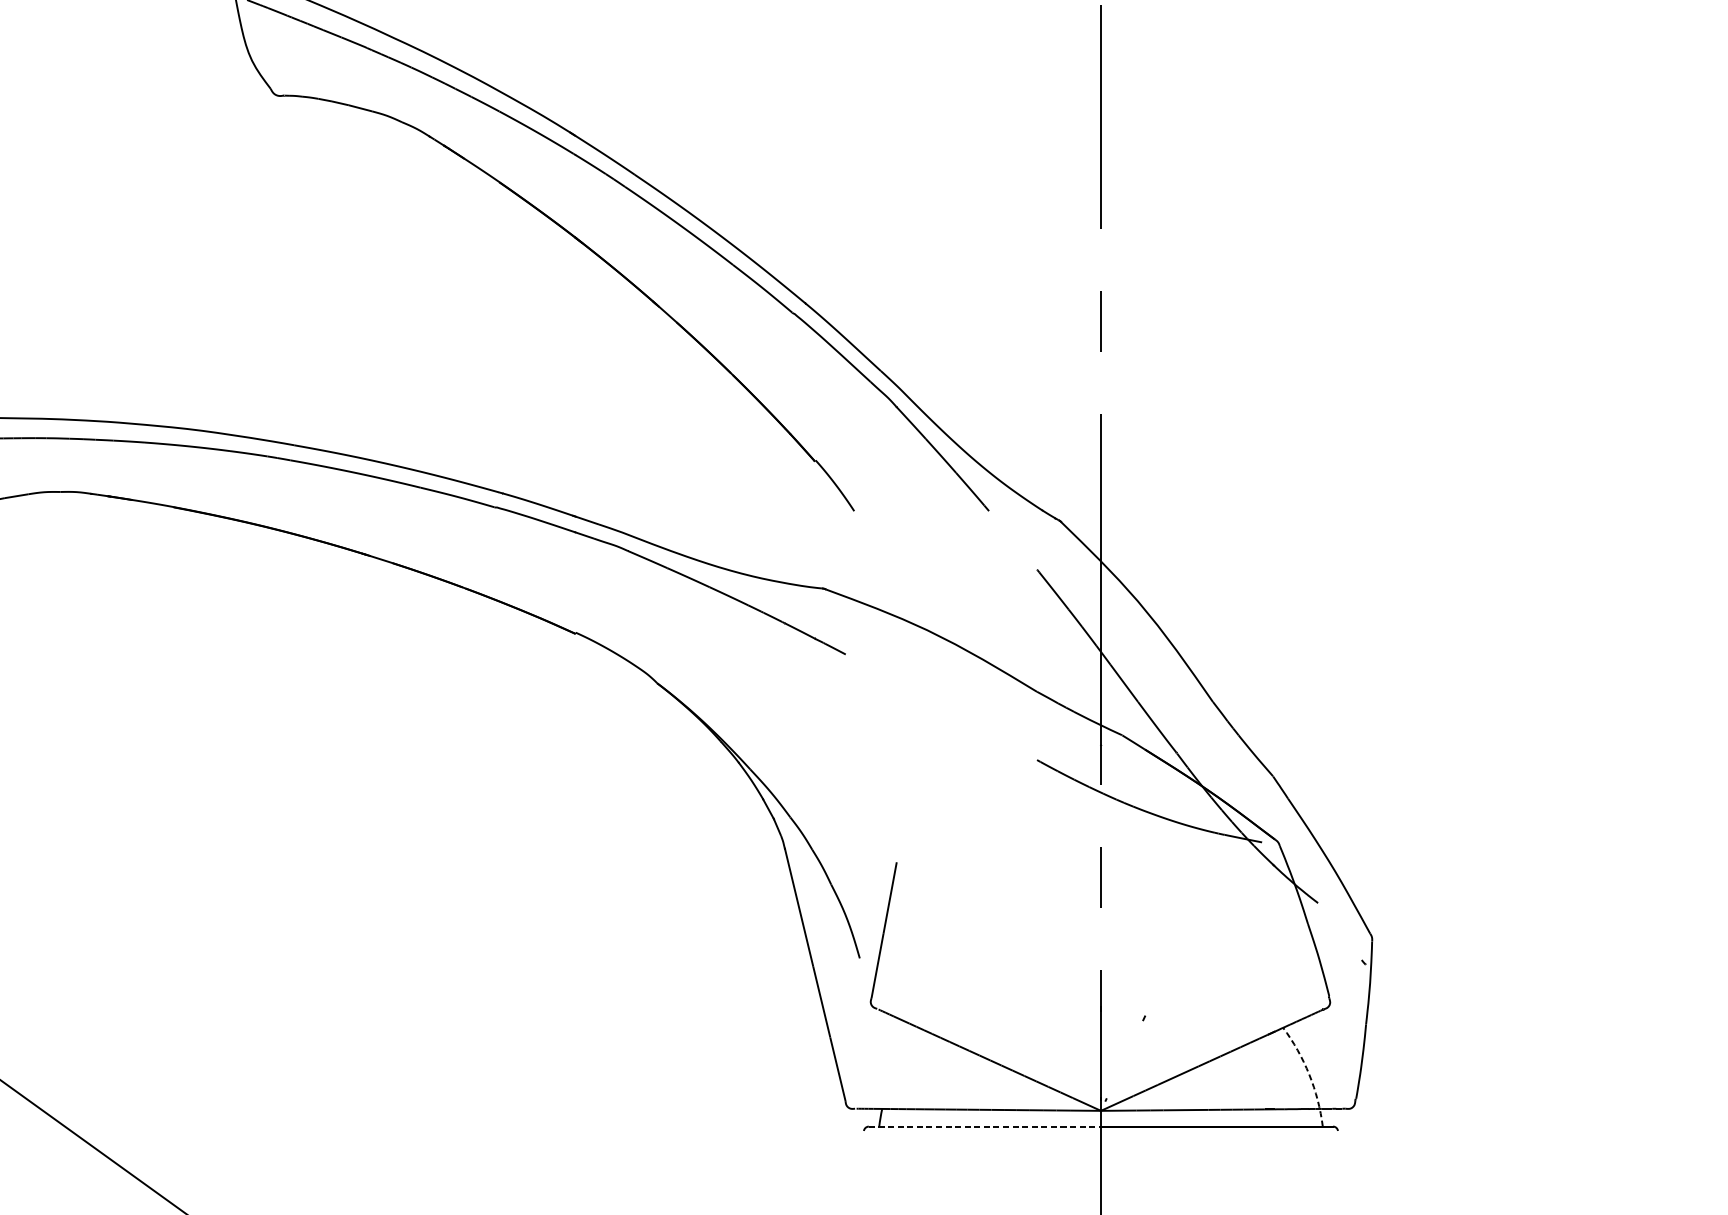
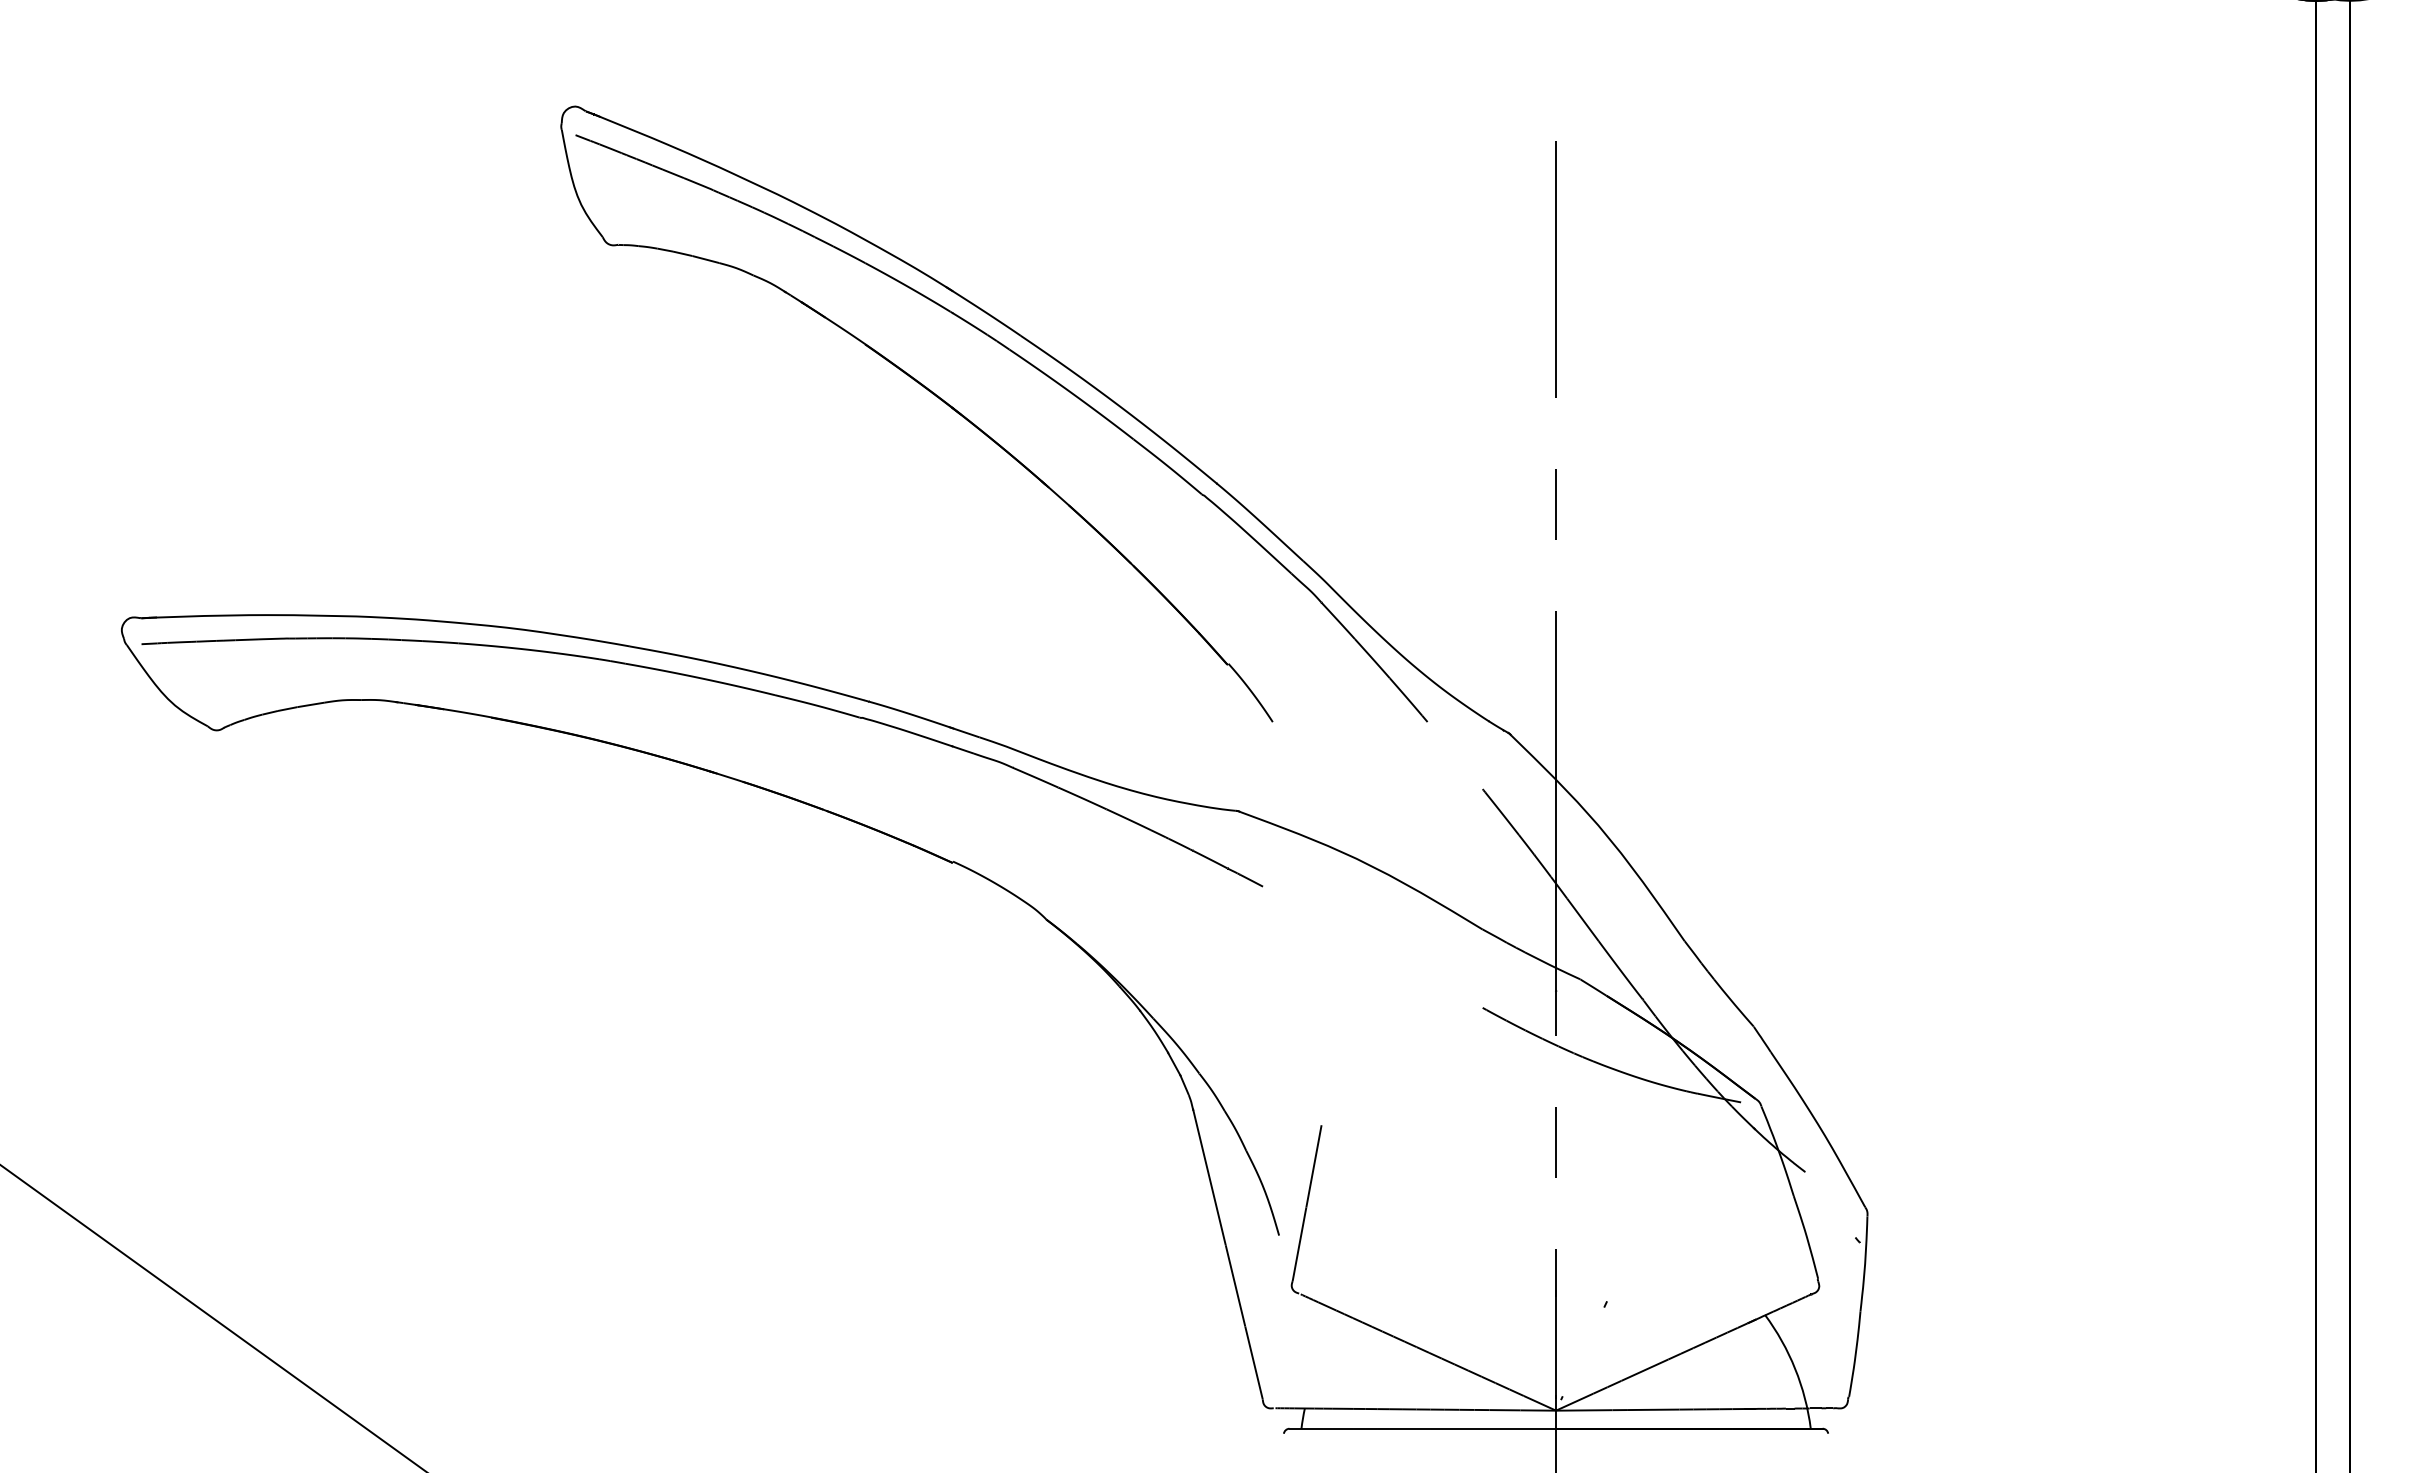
arc: (1309, 1074) -> (1795, 1368), dashed -> solid
line: (985, 1126) -> (1423, 1428), dashed -> solid

